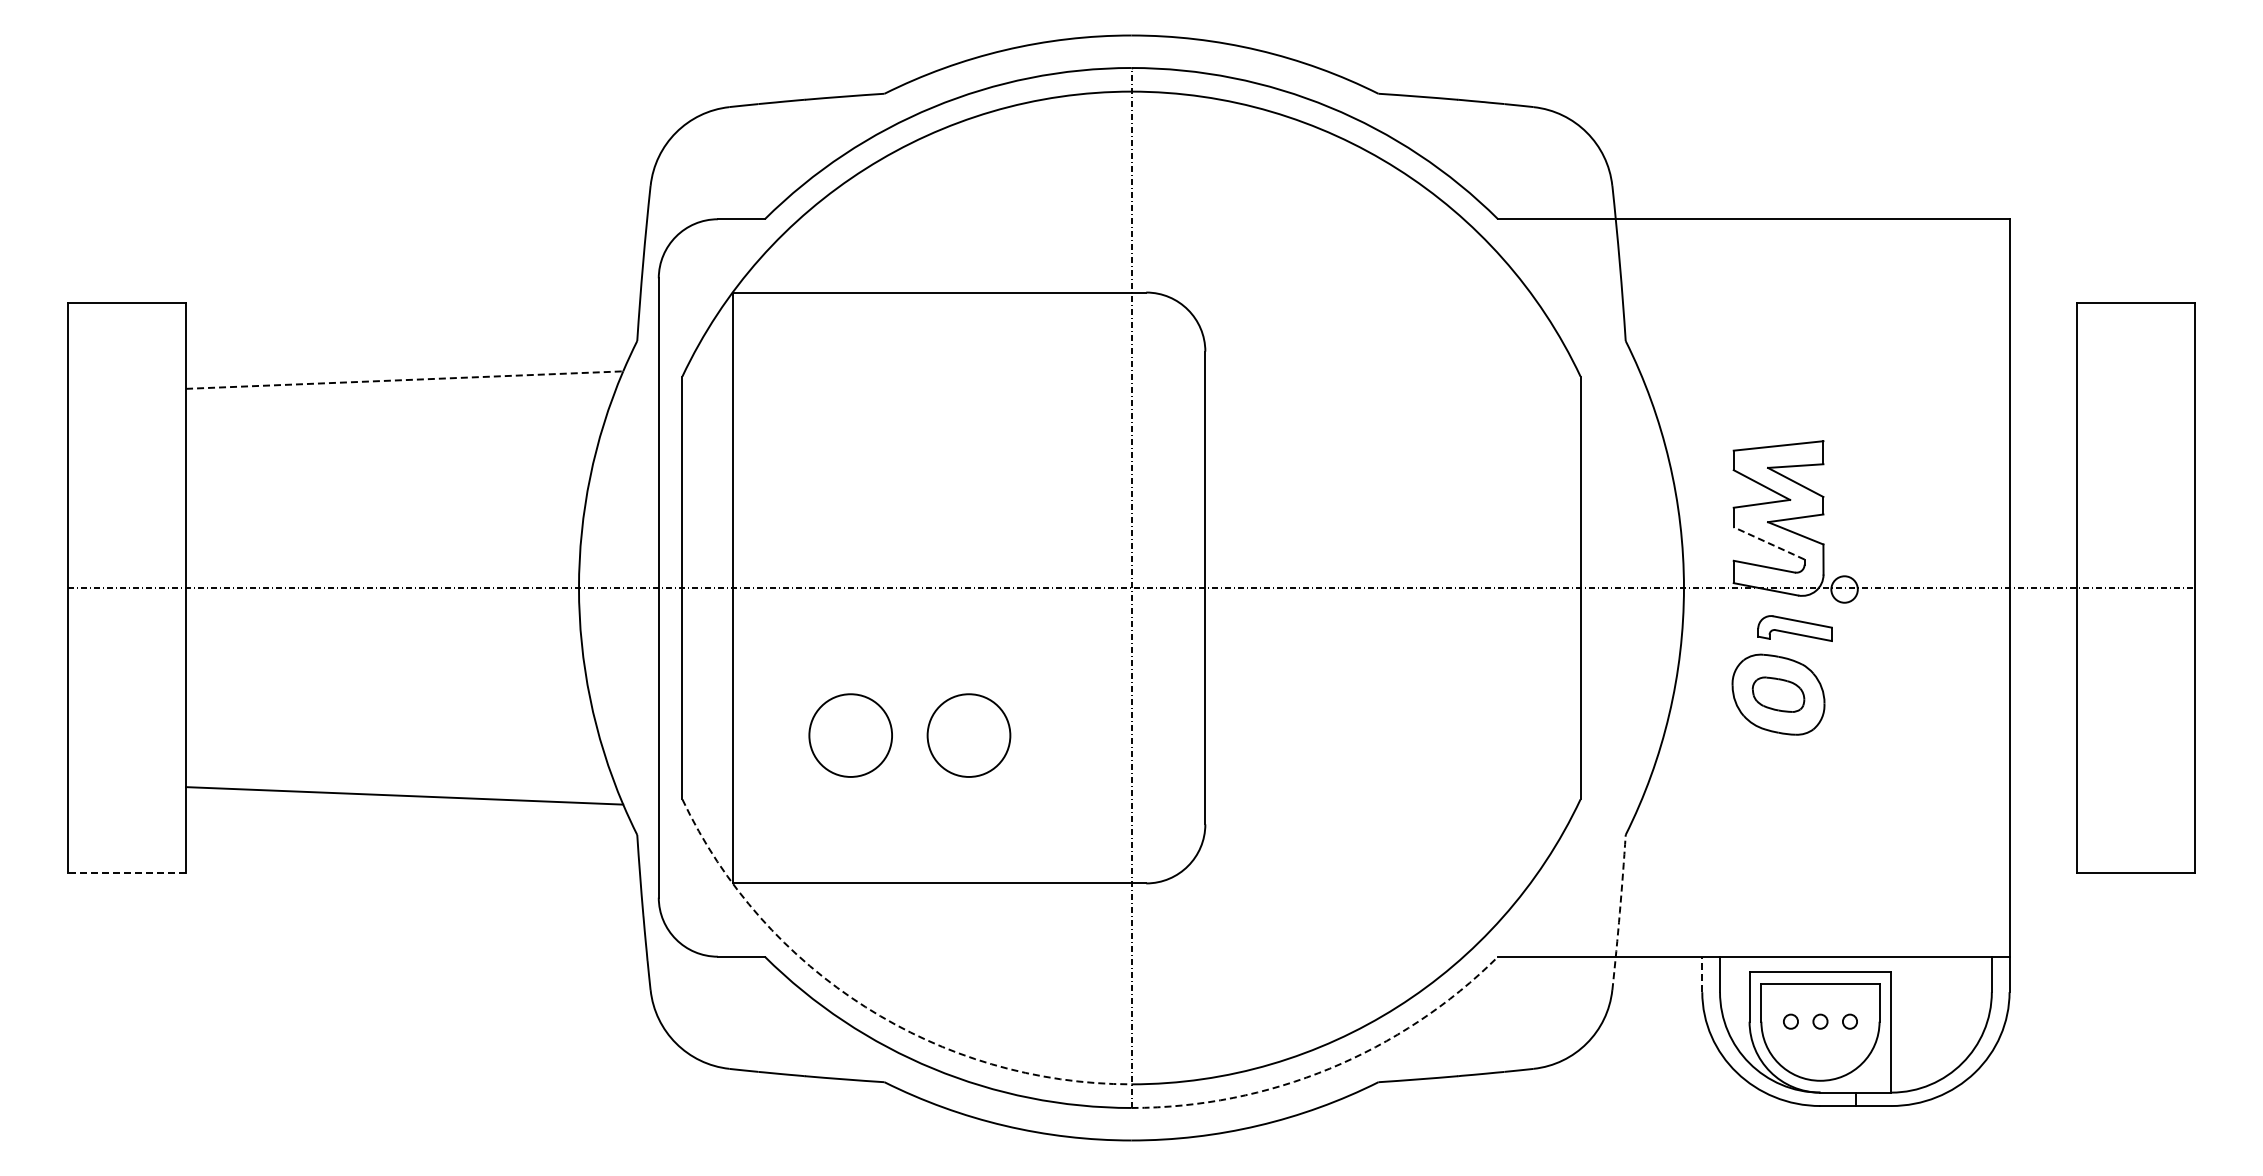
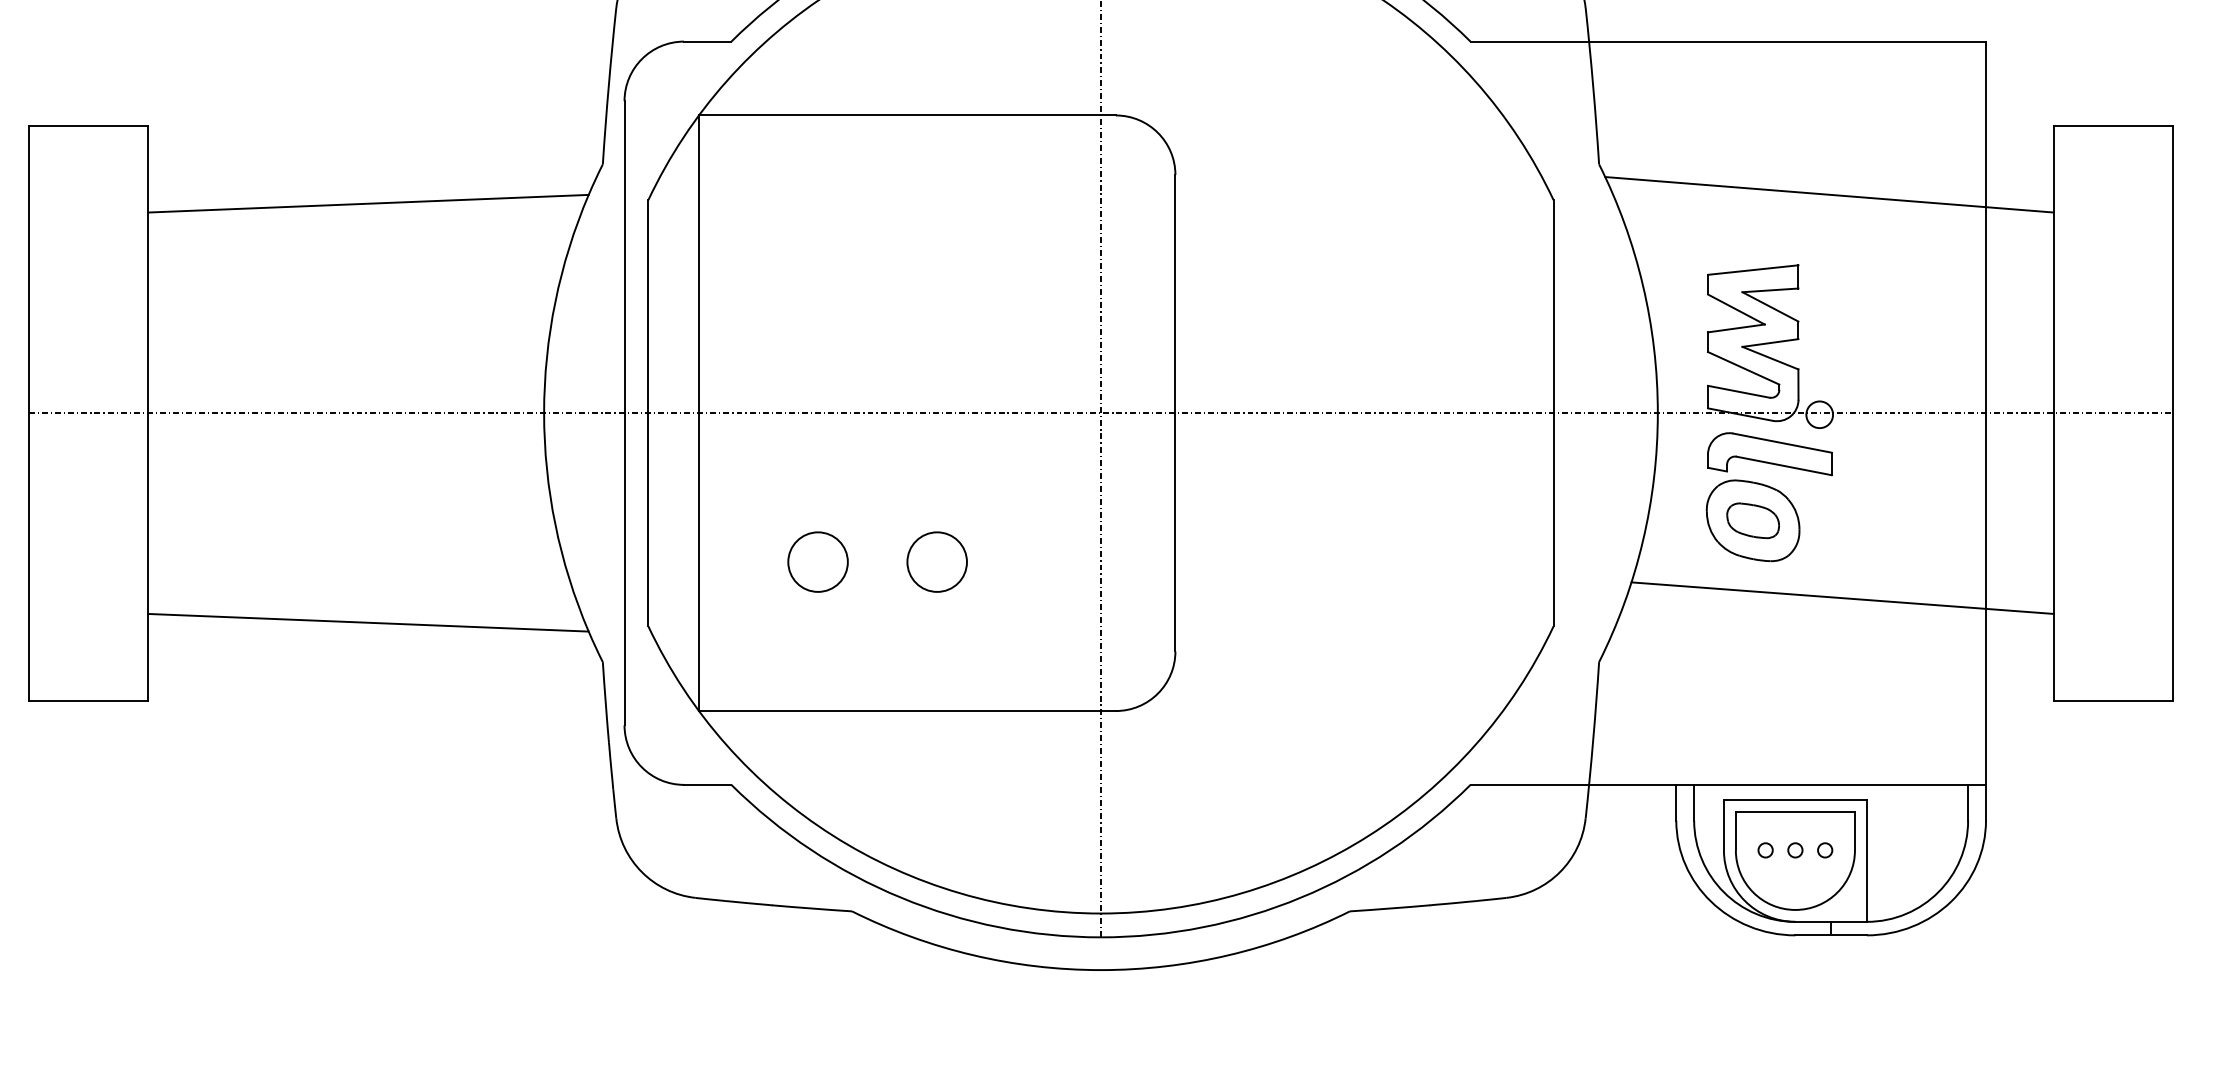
line: (1853, 370) -> (1828, 194), added
line: (404, 380) -> (368, 204), dashed -> solid
line: (1769, 543) -> (1744, 368), dashed -> solid
part: (1794, 628) -> (1769, 454), size x1.67
circle: (850, 735) -> (817, 561), size x0.71
circle: (968, 735) -> (936, 561), size x0.71
line: (1866, 771) -> (1841, 598), added
line: (126, 873) -> (88, 701), dashed -> solid
arc: (1619, 912) -> (1592, 740), dashed -> solid
line: (1702, 974) -> (1676, 802), dashed -> solid
arc: (865, 1007) -> (832, 836), dashed -> solid
arc: (1329, 1068) -> (1300, 897), dashed -> solid

